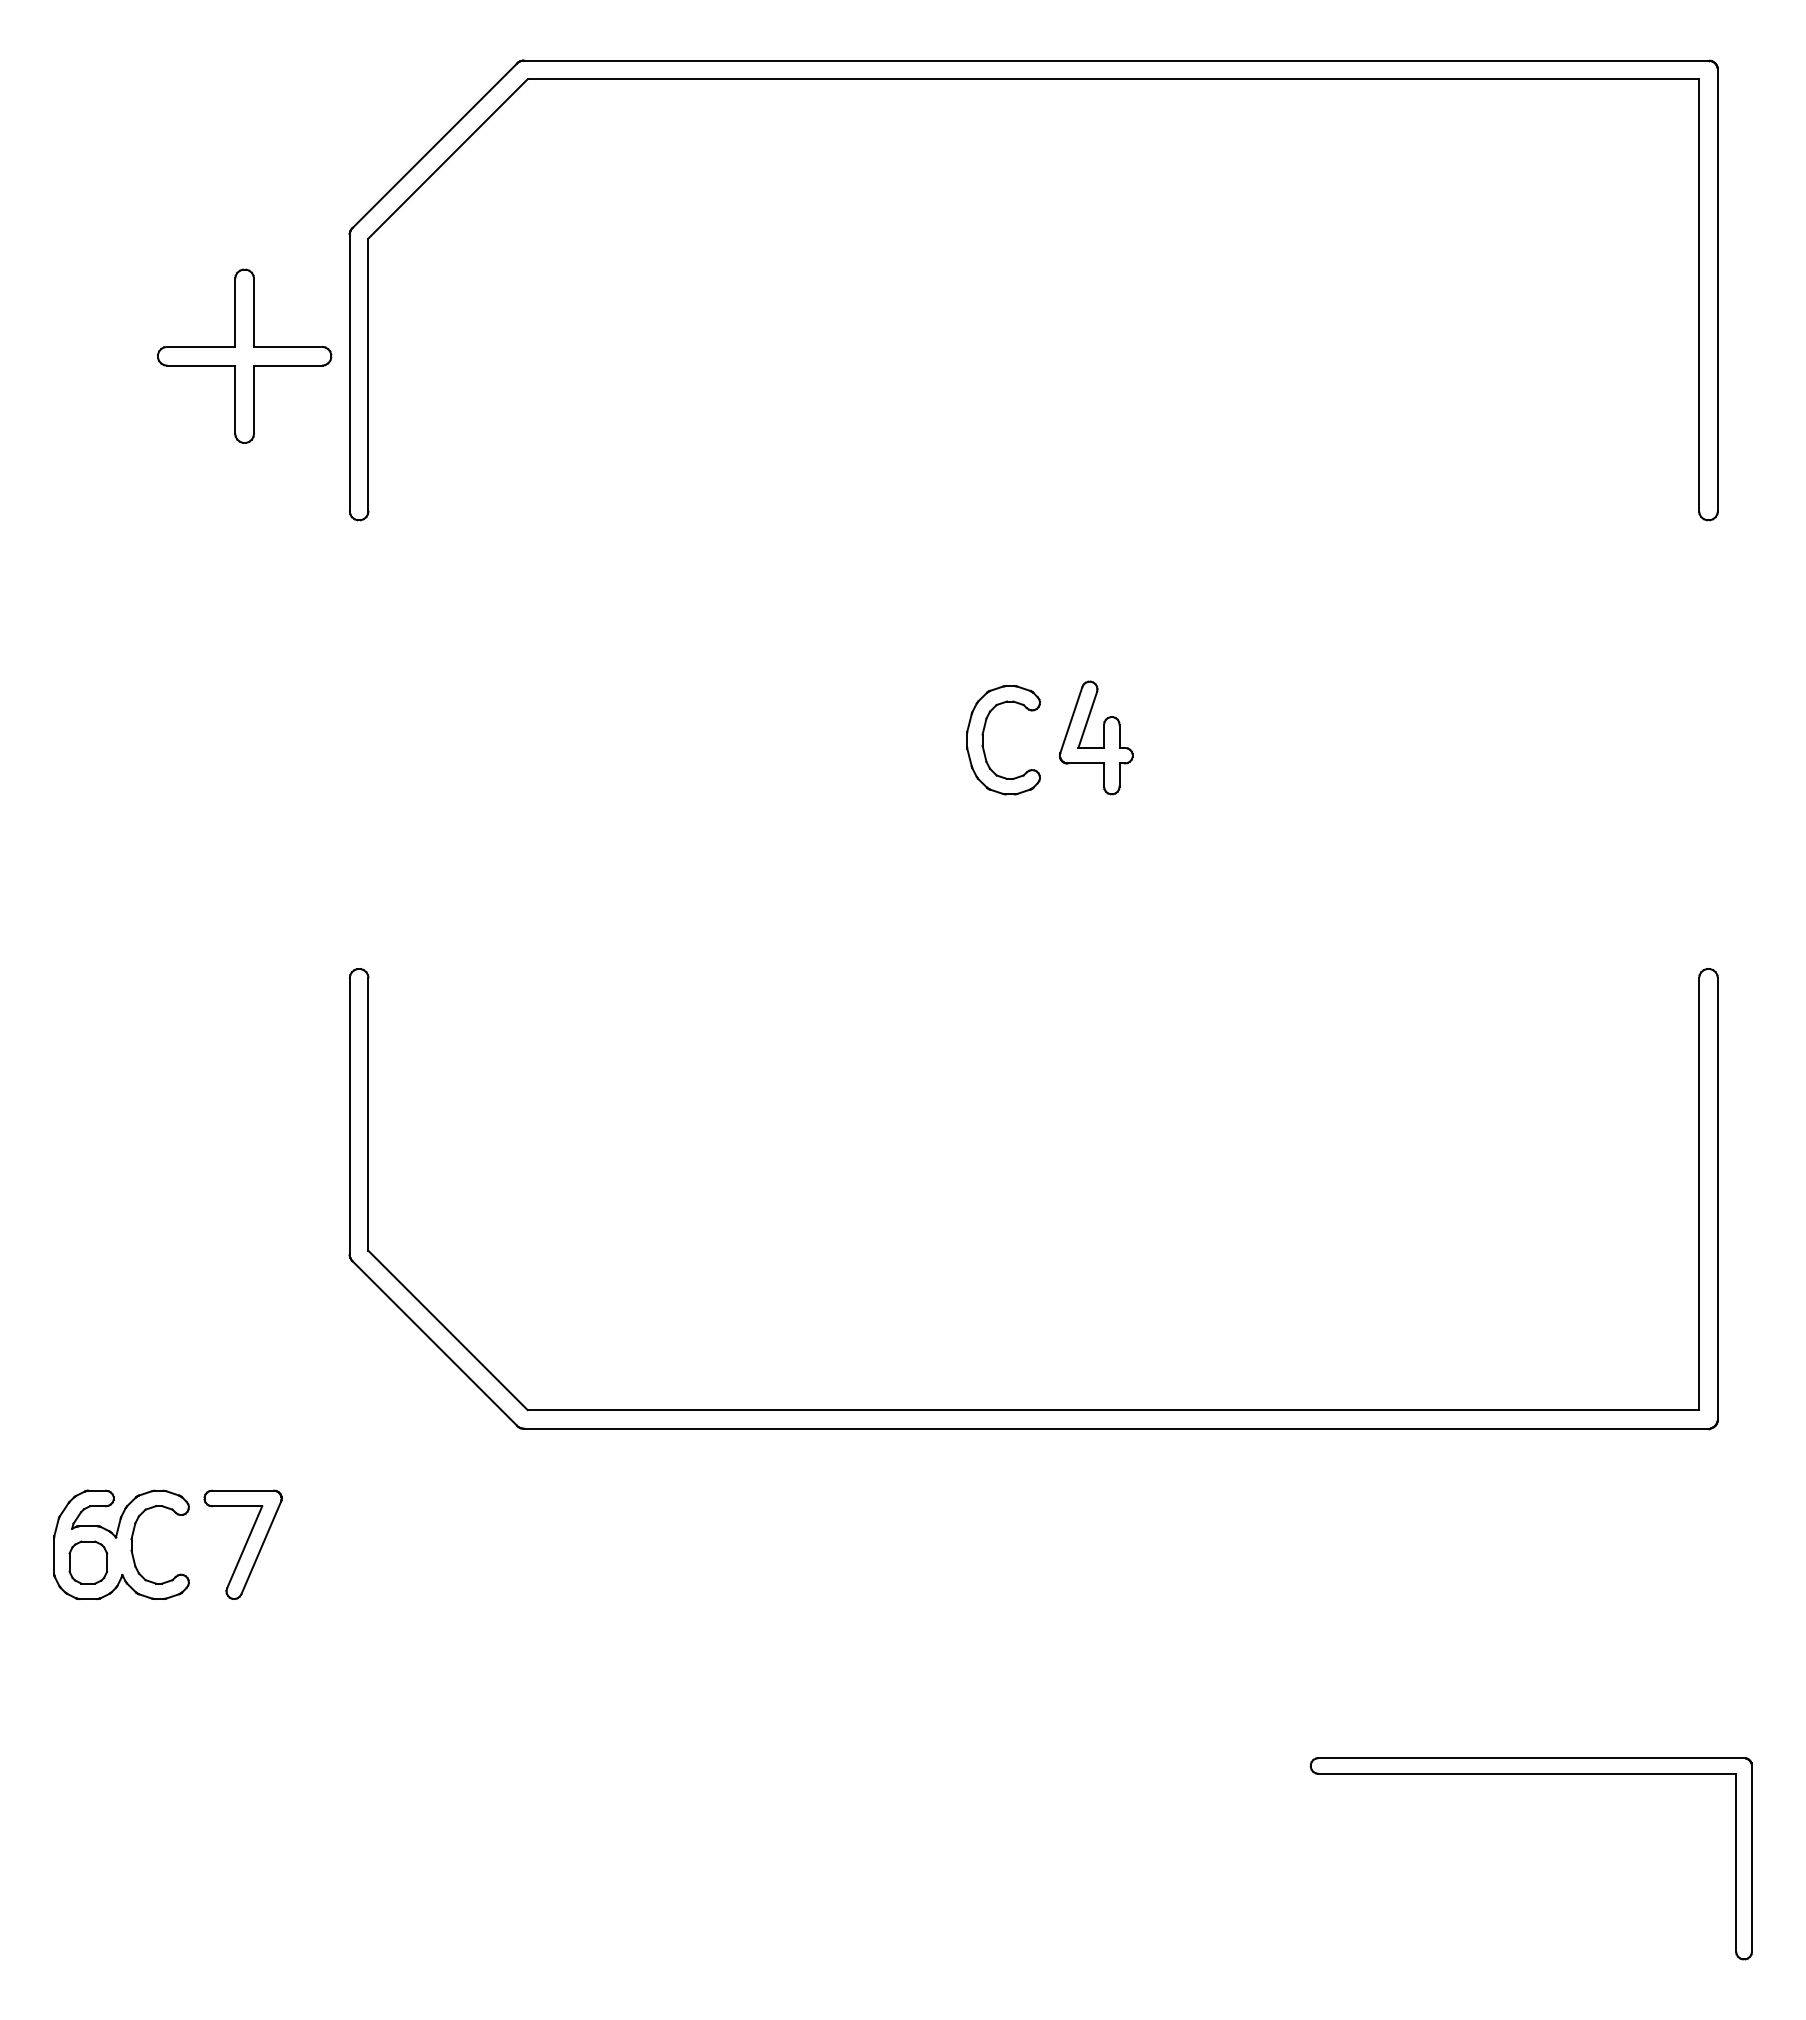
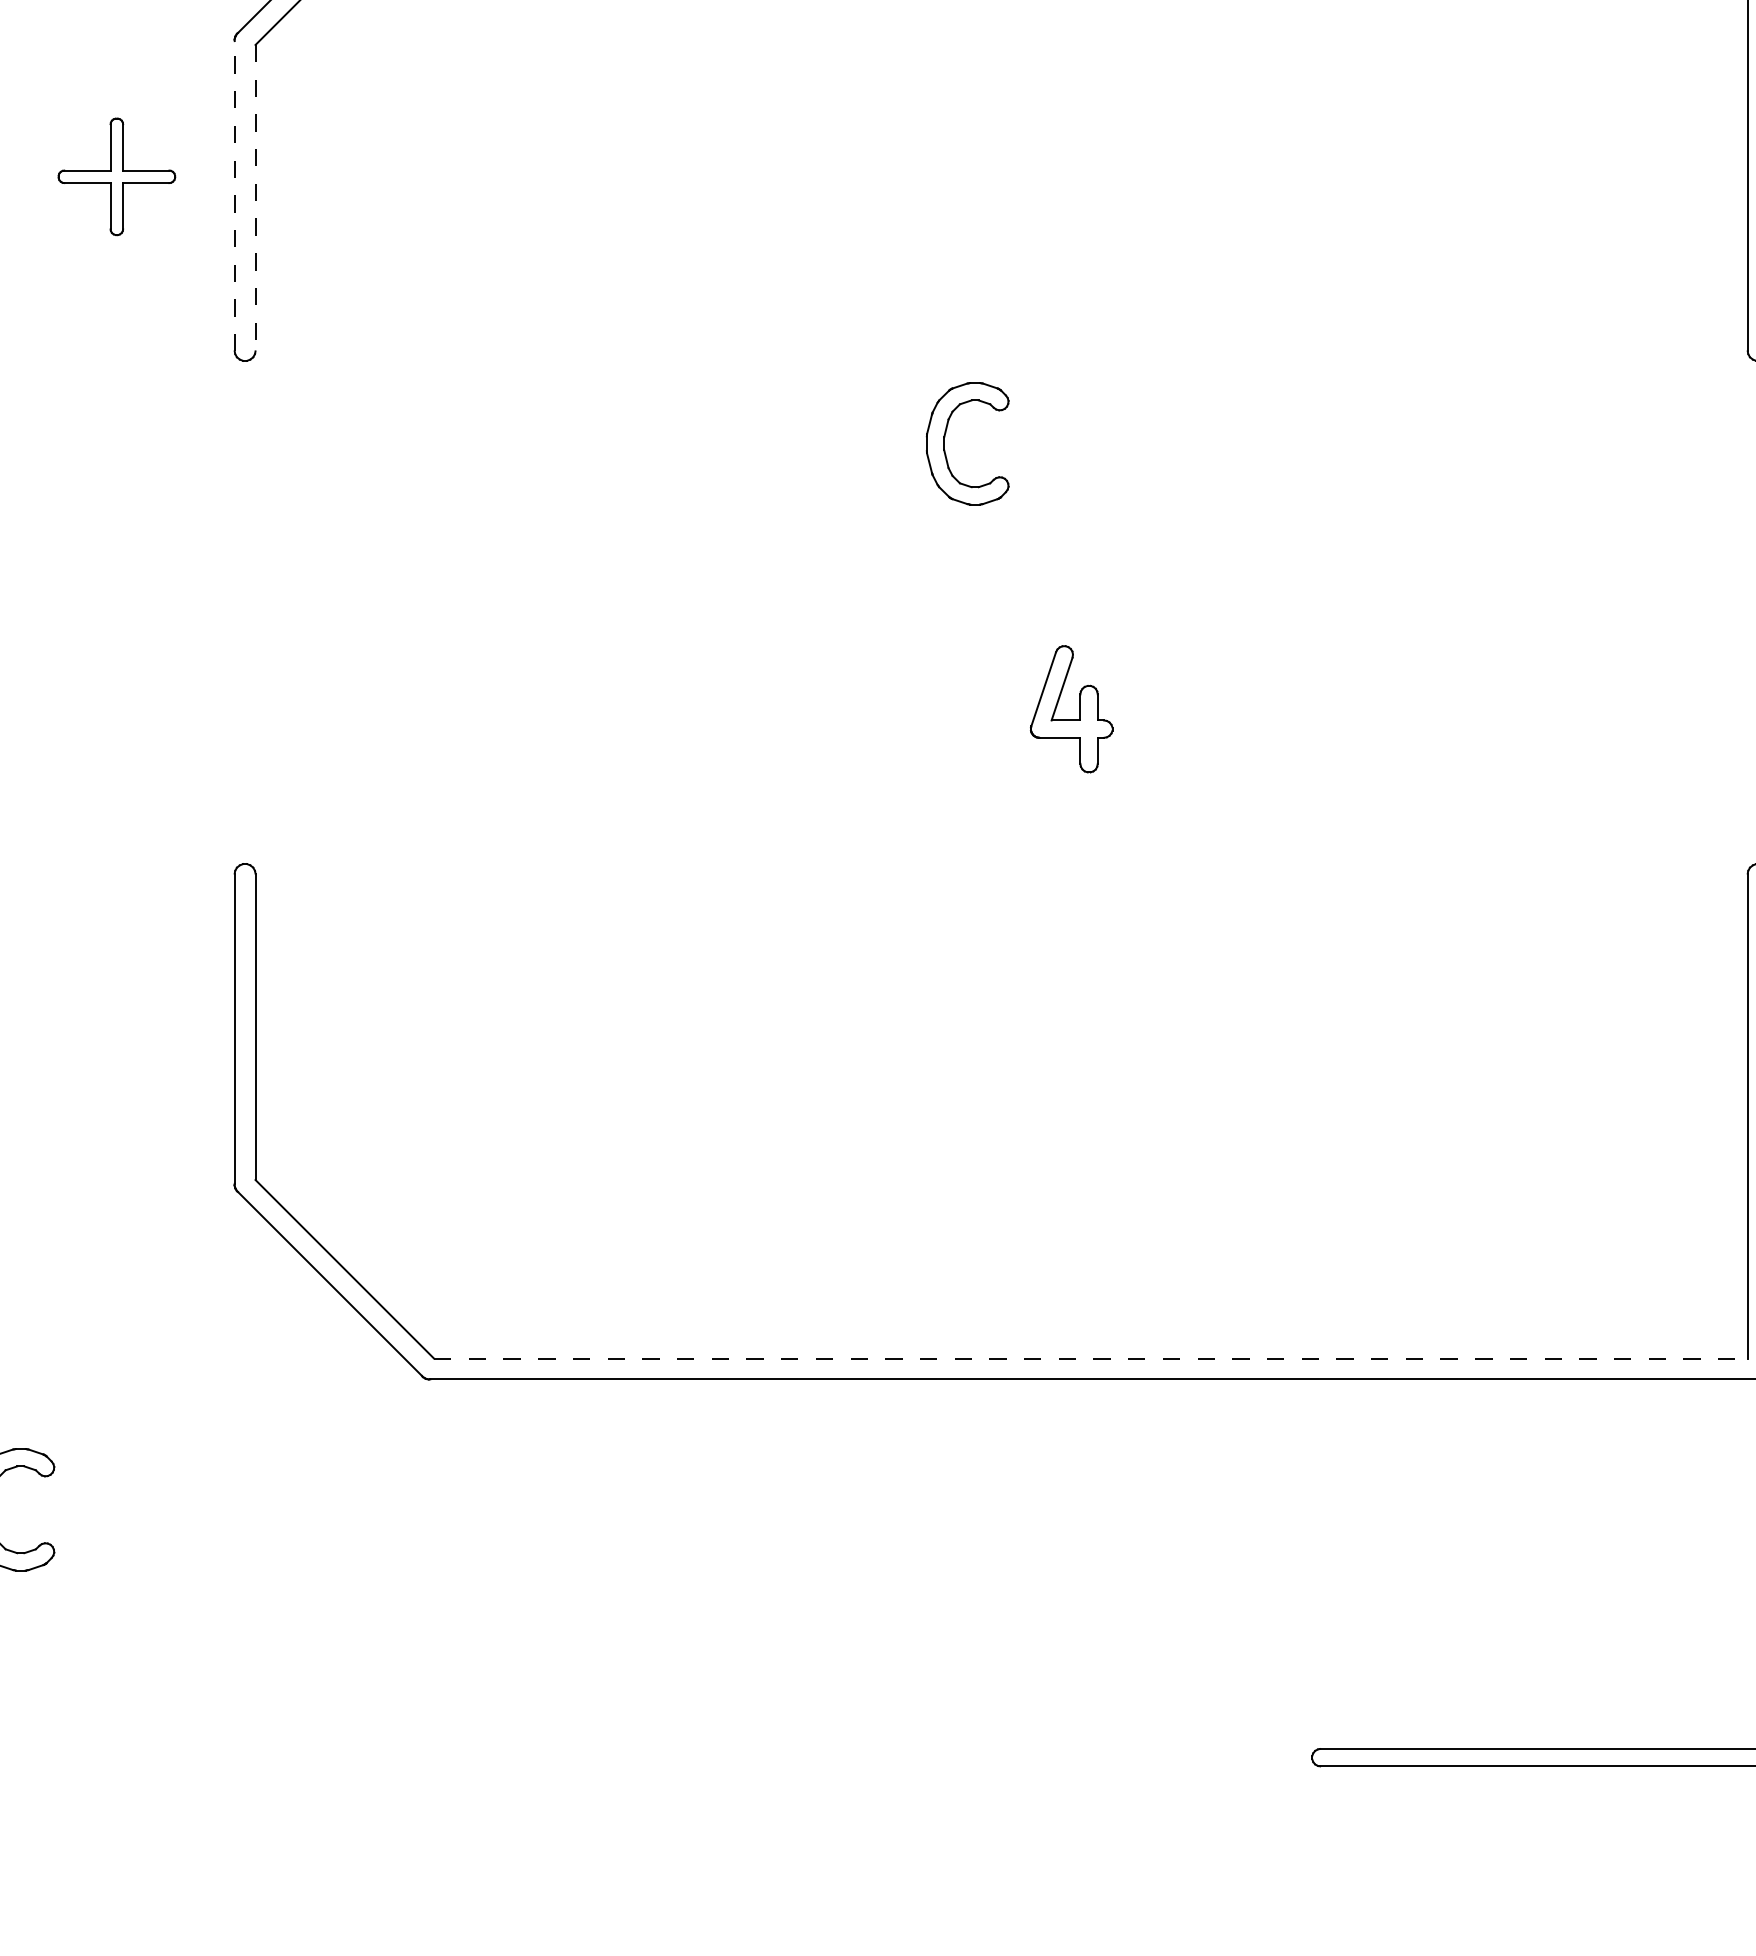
part: (244, 355) -> (116, 176), size x0.6
line: (349, 372) -> (234, 195), solid -> dashed
line: (368, 375) -> (255, 198), solid -> dashed
part: (1103, 737) -> (1079, 708), moved
part: (983, 740) -> (945, 444), moved
line: (1113, 1410) -> (1090, 1359), solid -> dashed
part: (242, 1544) -> (114, 1509), removed

